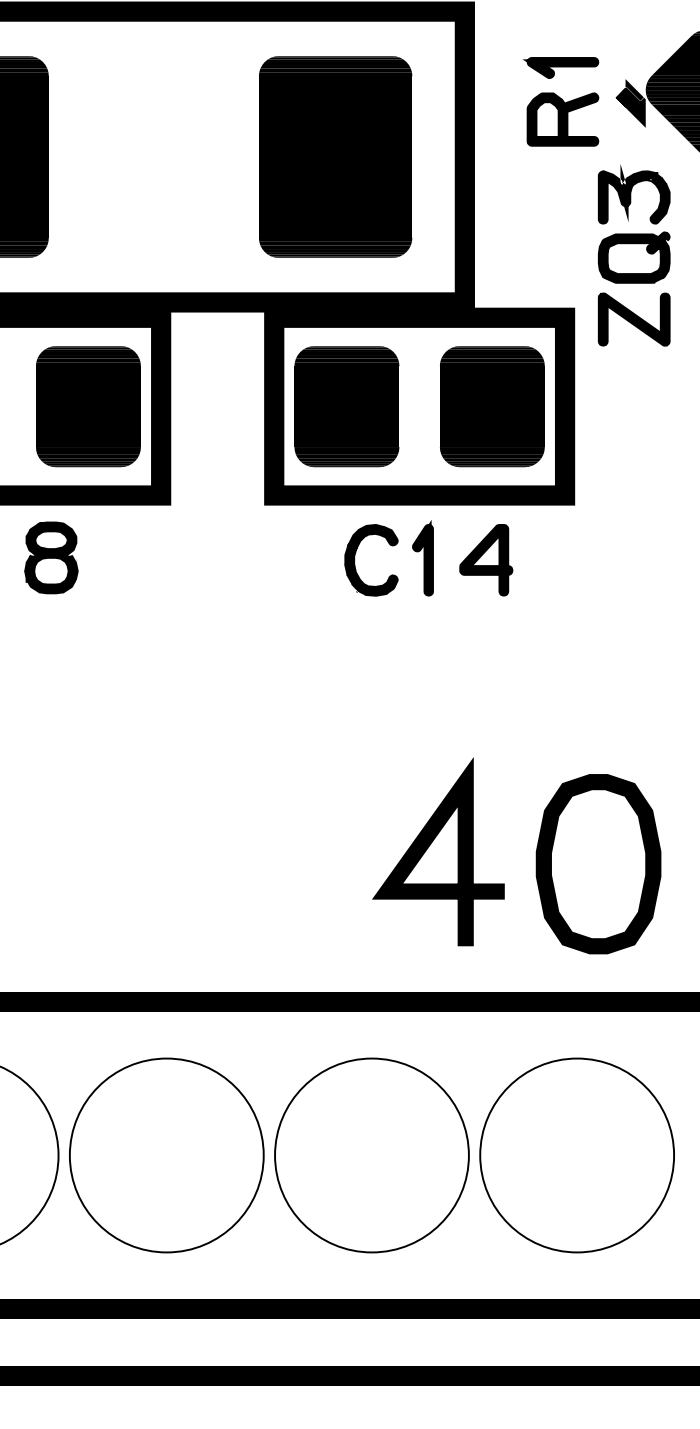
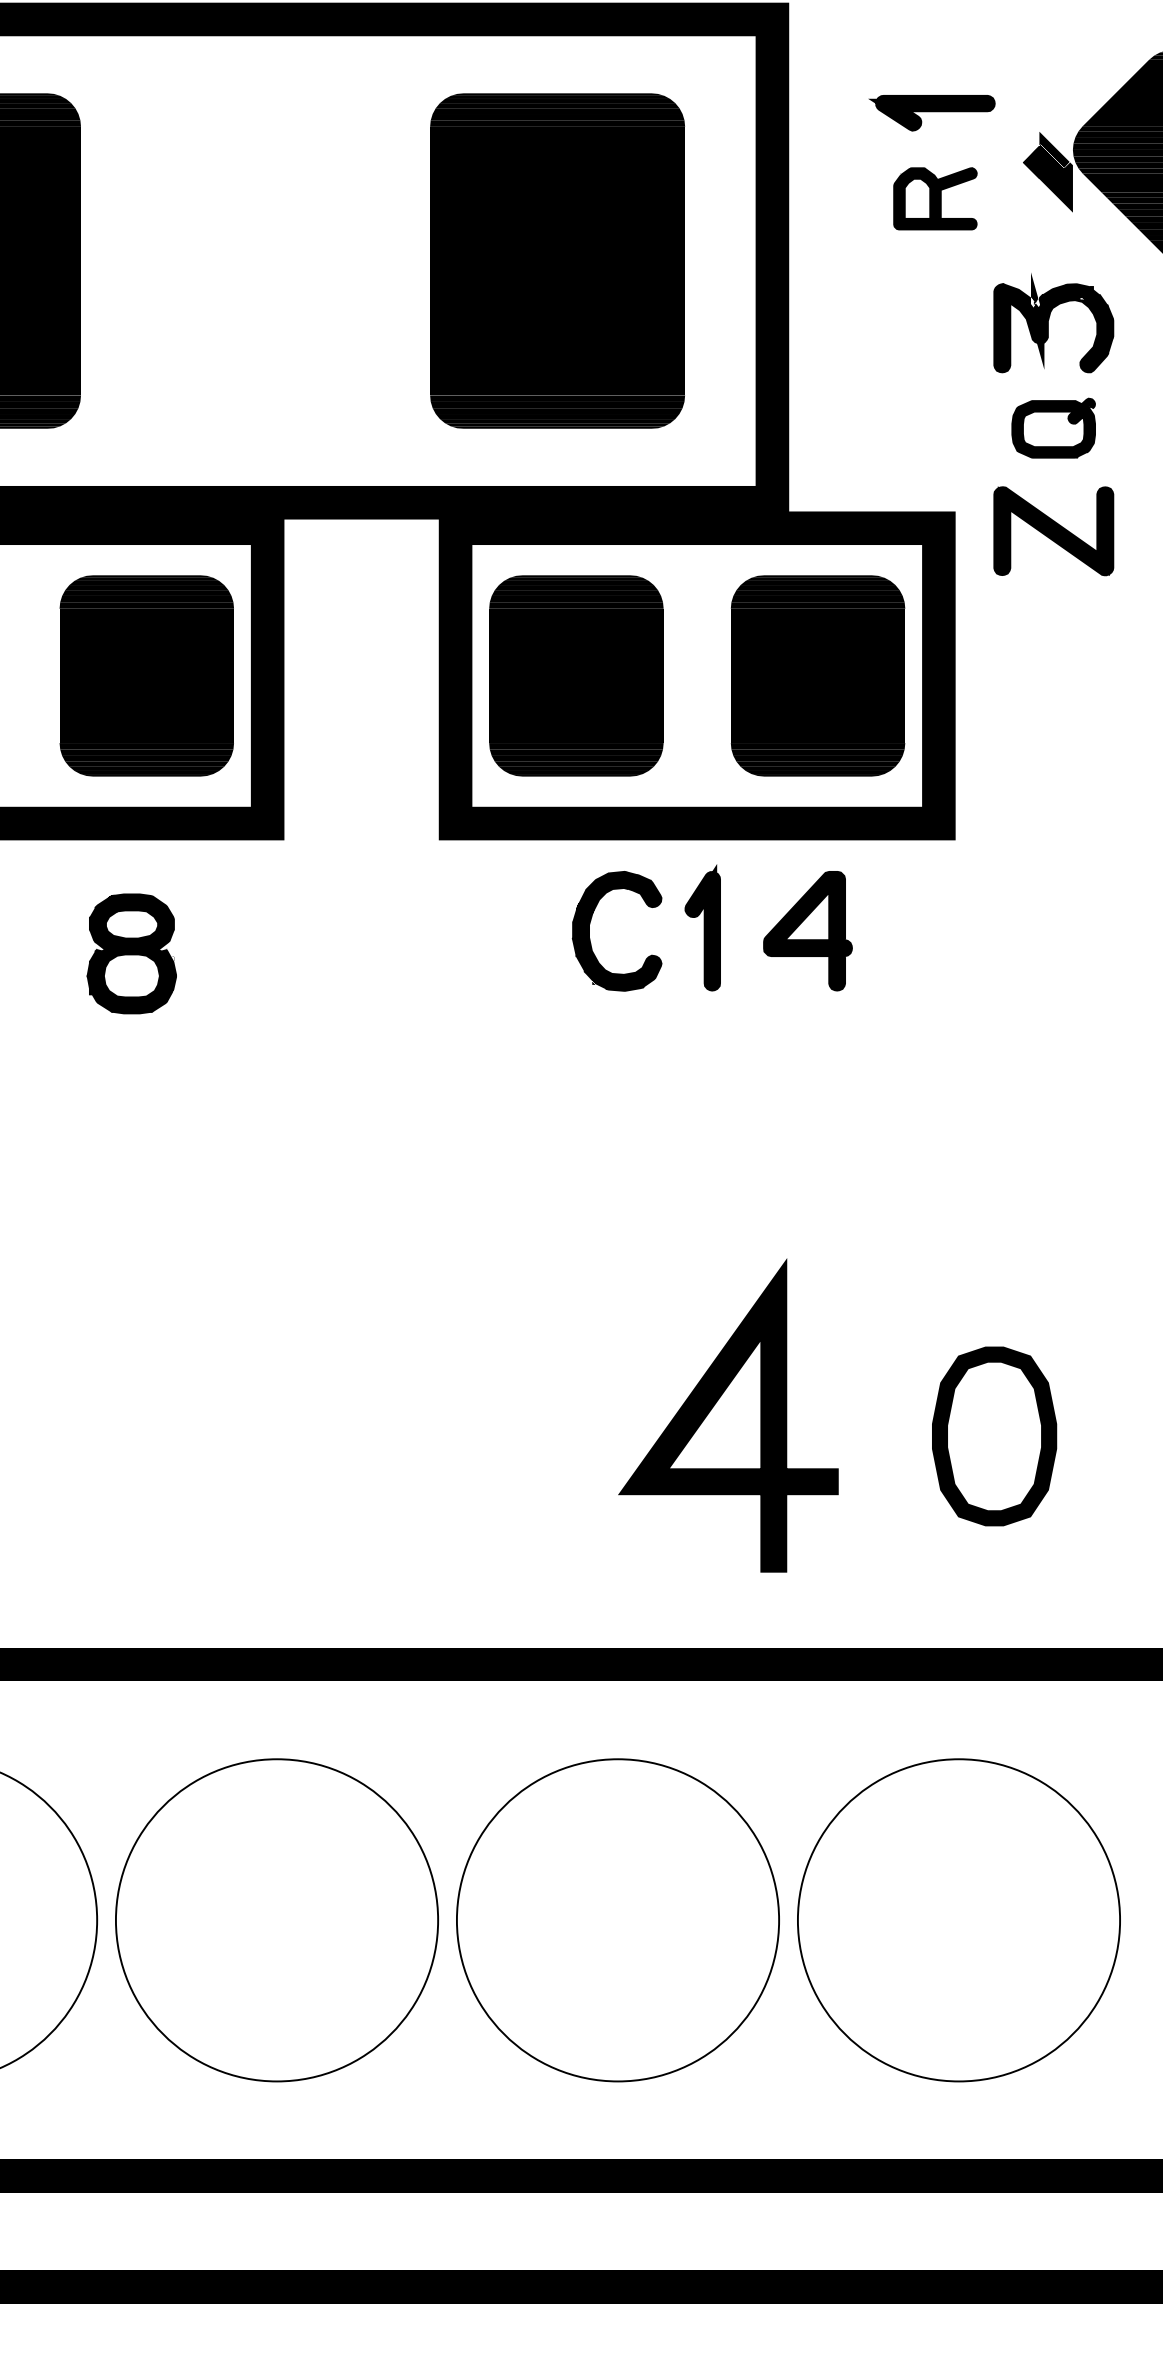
part: (562, 119) -> (934, 198), size x0.7
part: (633, 257) -> (1052, 428), size x0.7
part: (51, 557) -> (131, 953), moved
part: (598, 864) -> (994, 1436), size x0.6

